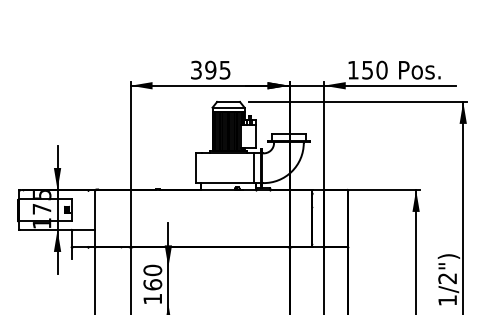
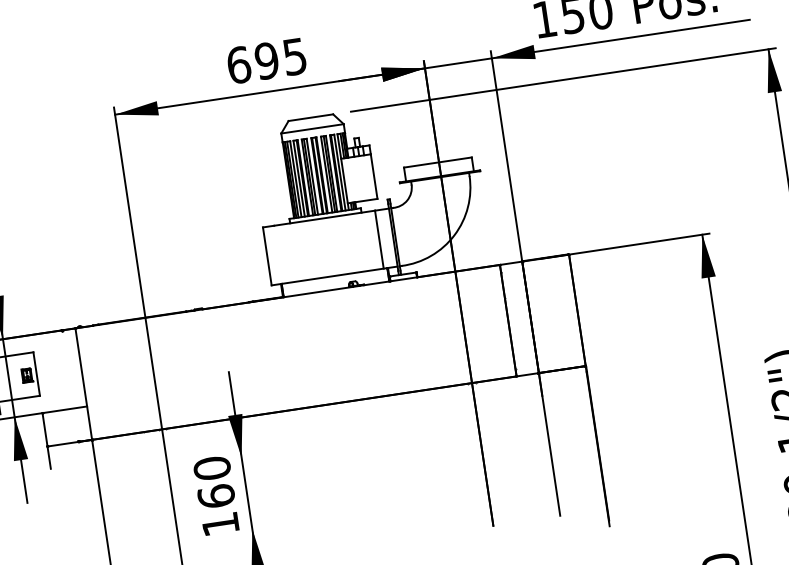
text: (196, 69) -> (238, 63), 395 -> 695

